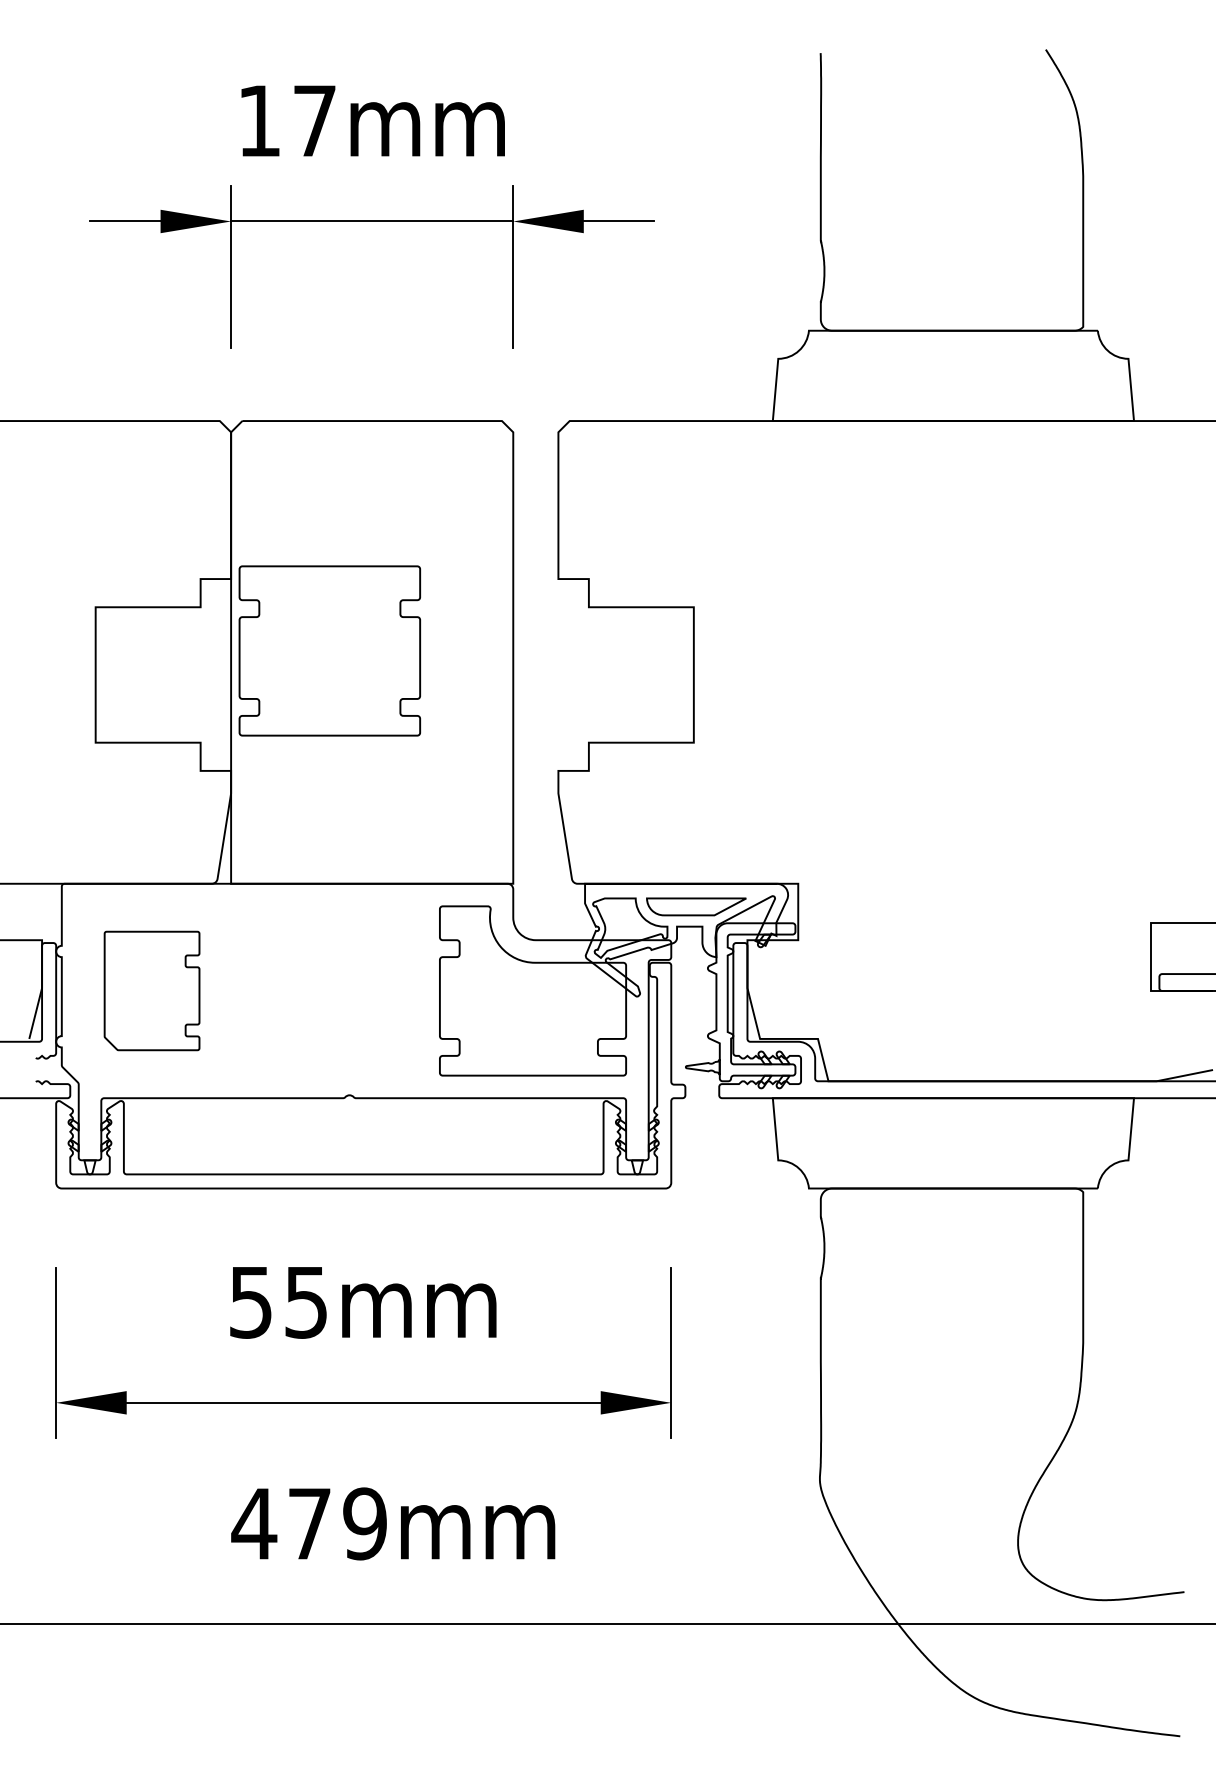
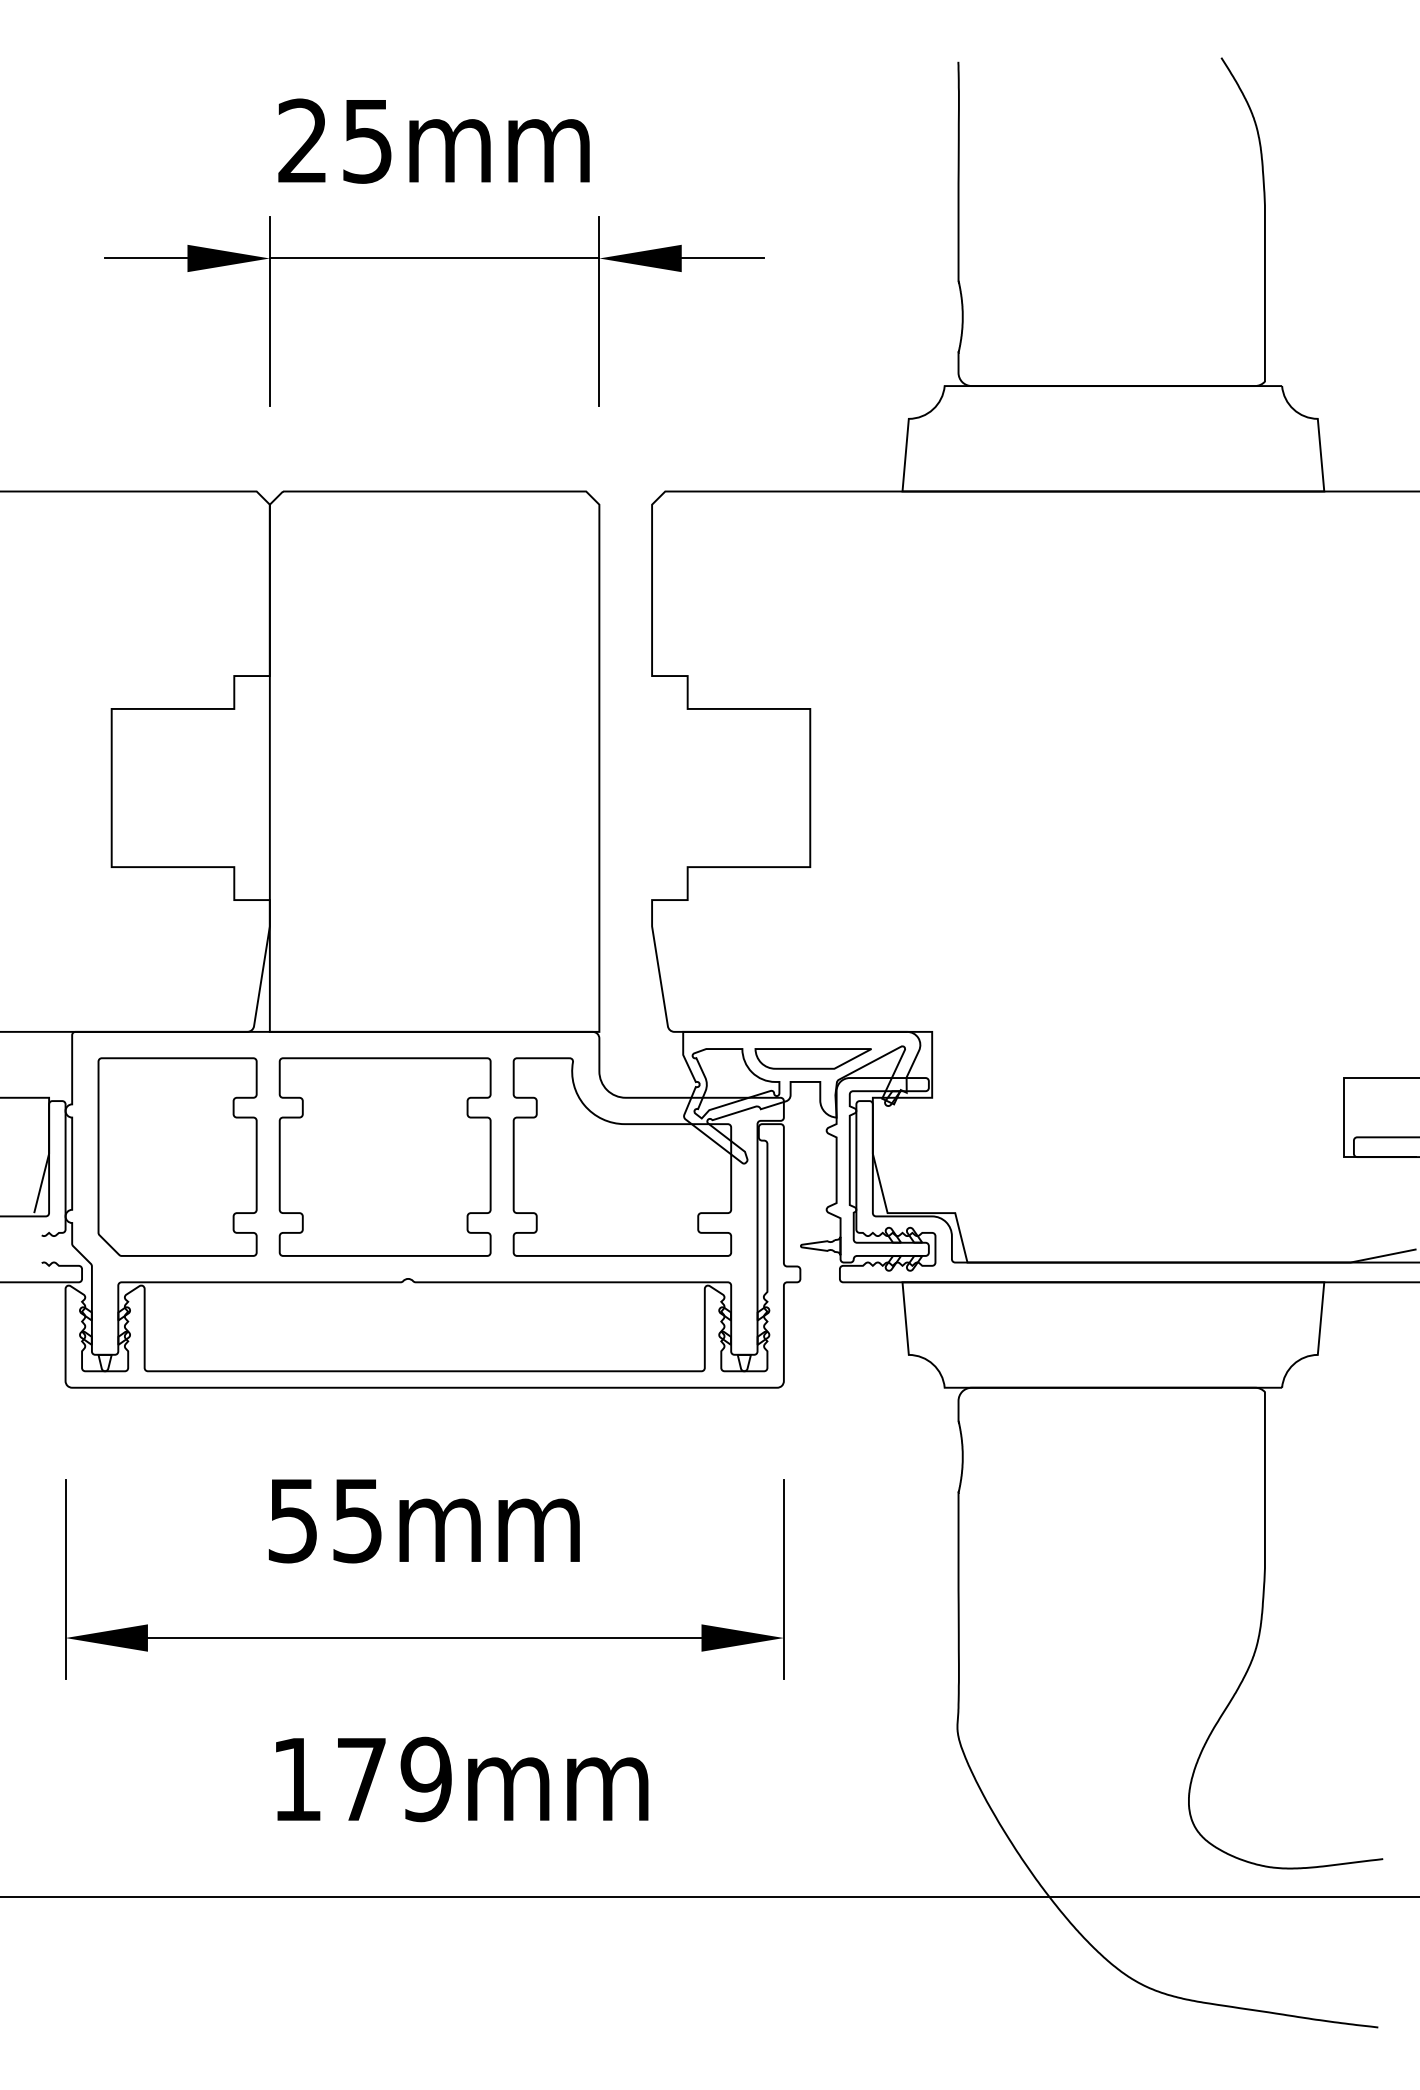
text: (286, 120) -> (334, 140), 17mm -> 25mm
part: (329, 650) -> (384, 1156), moved
part: (151, 990) -> (176, 1156), size x1.43
text: (254, 1523) -> (297, 1778), 479mm -> 179mm

